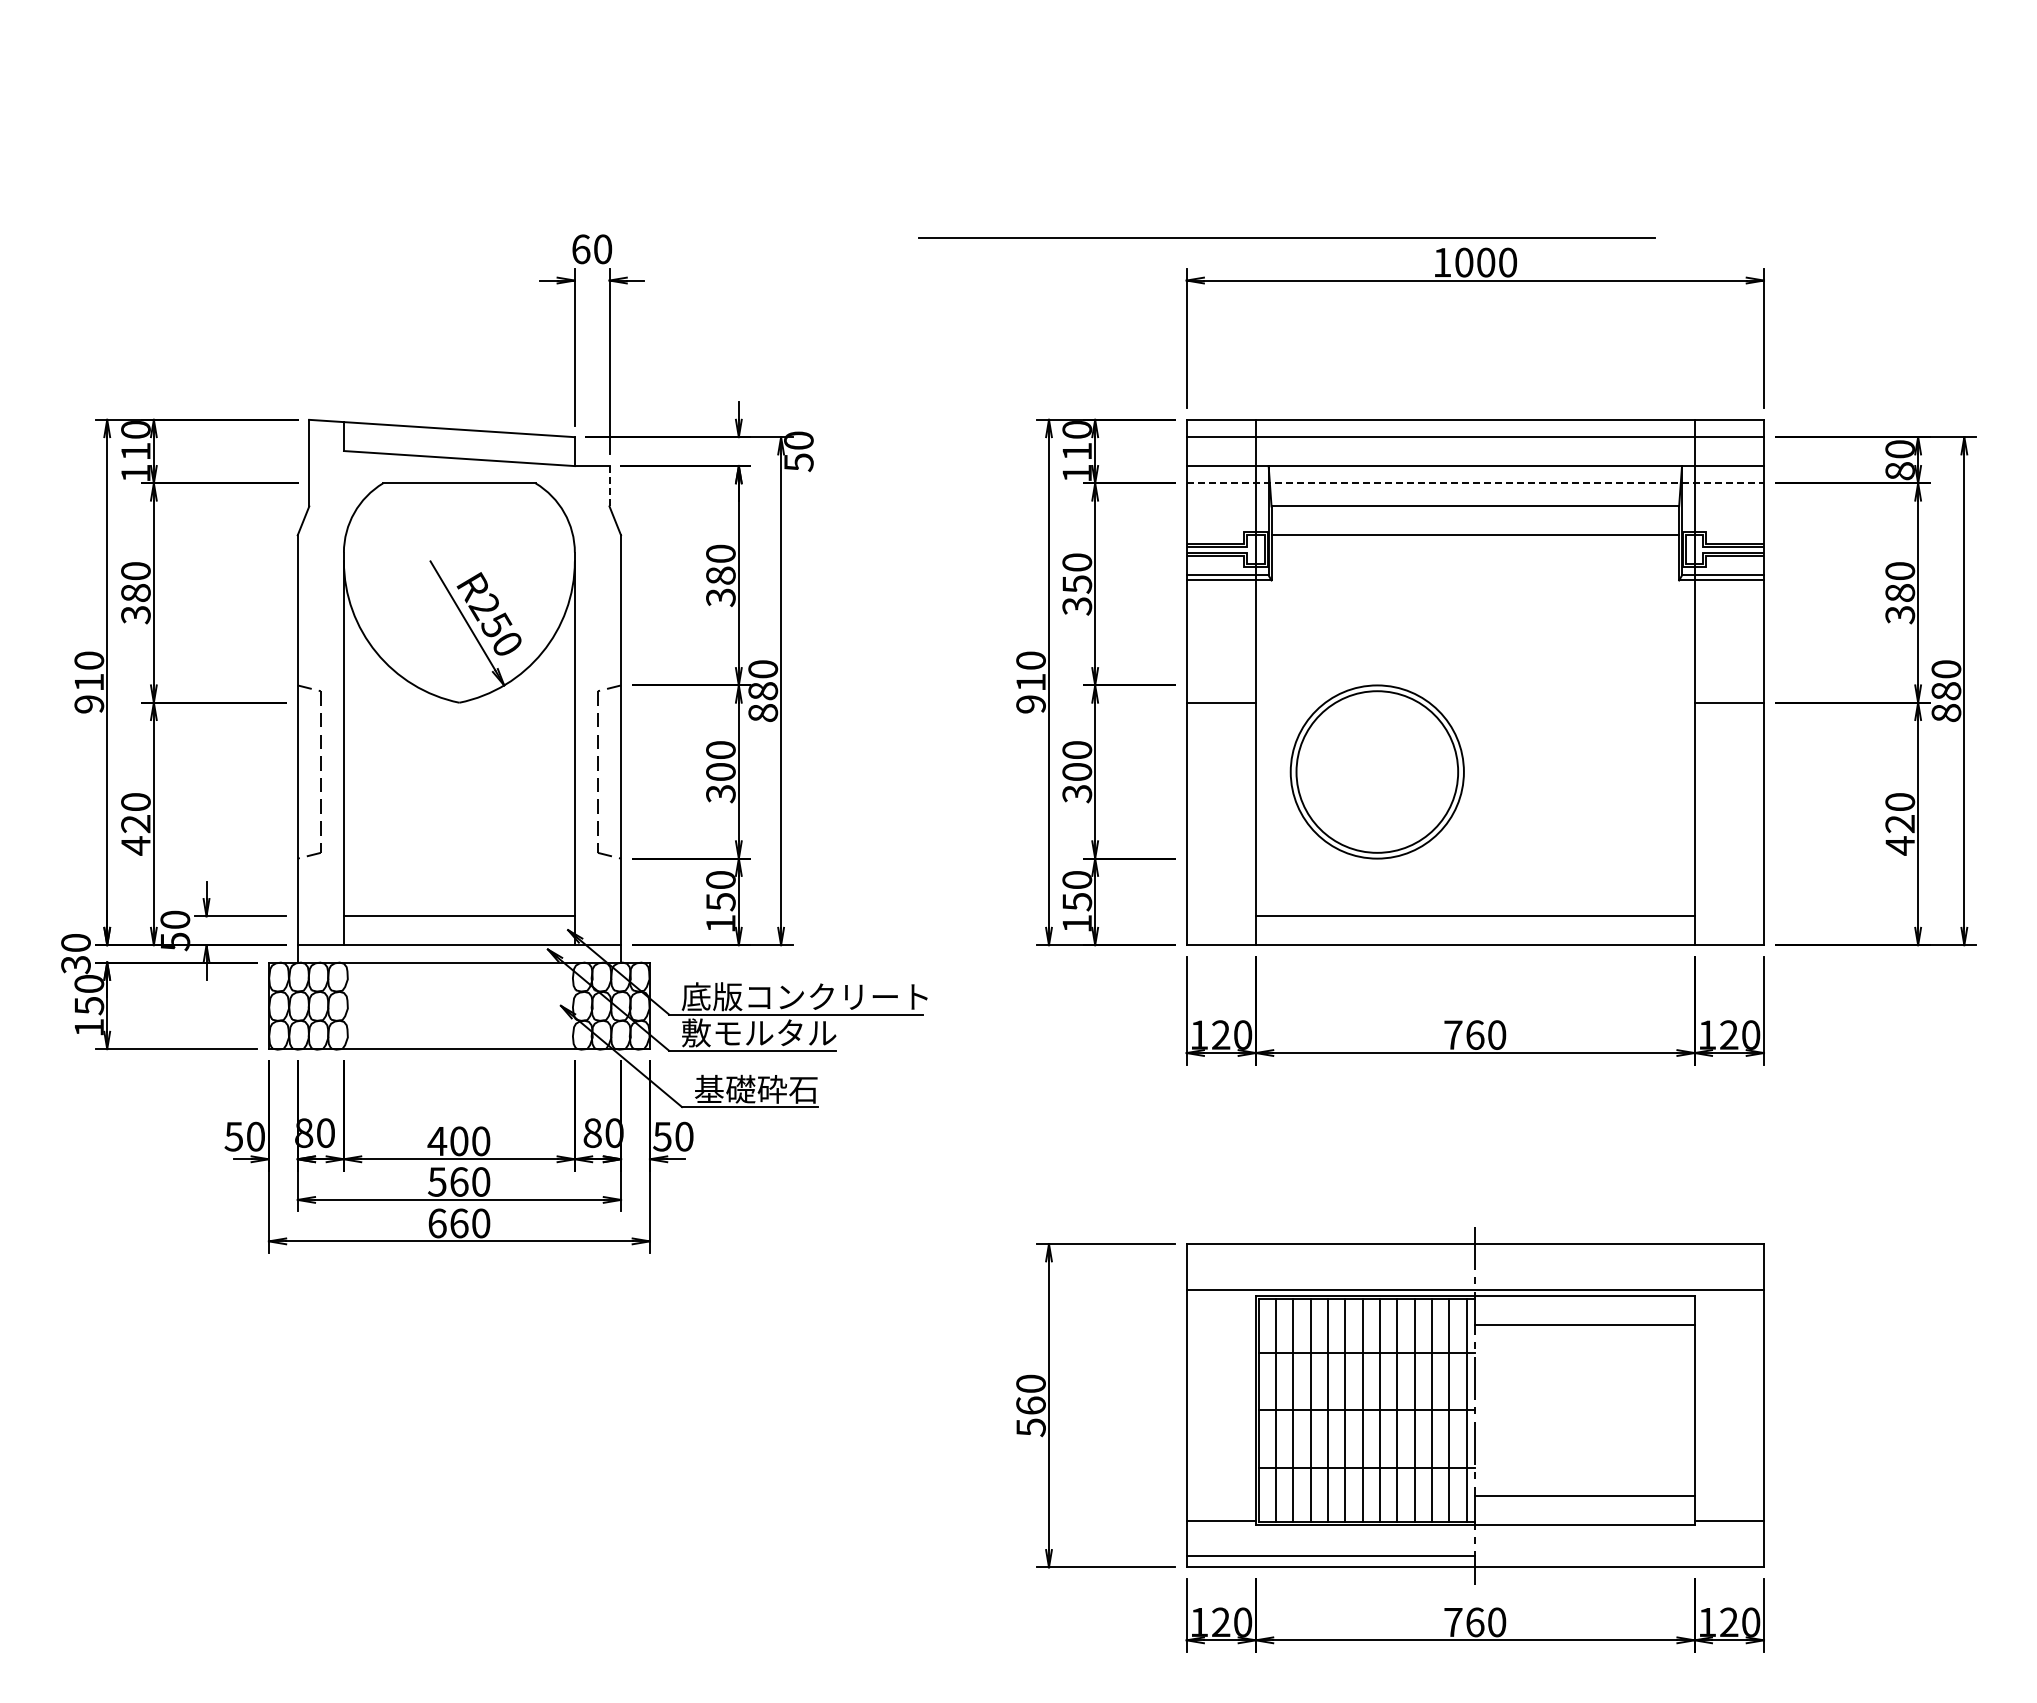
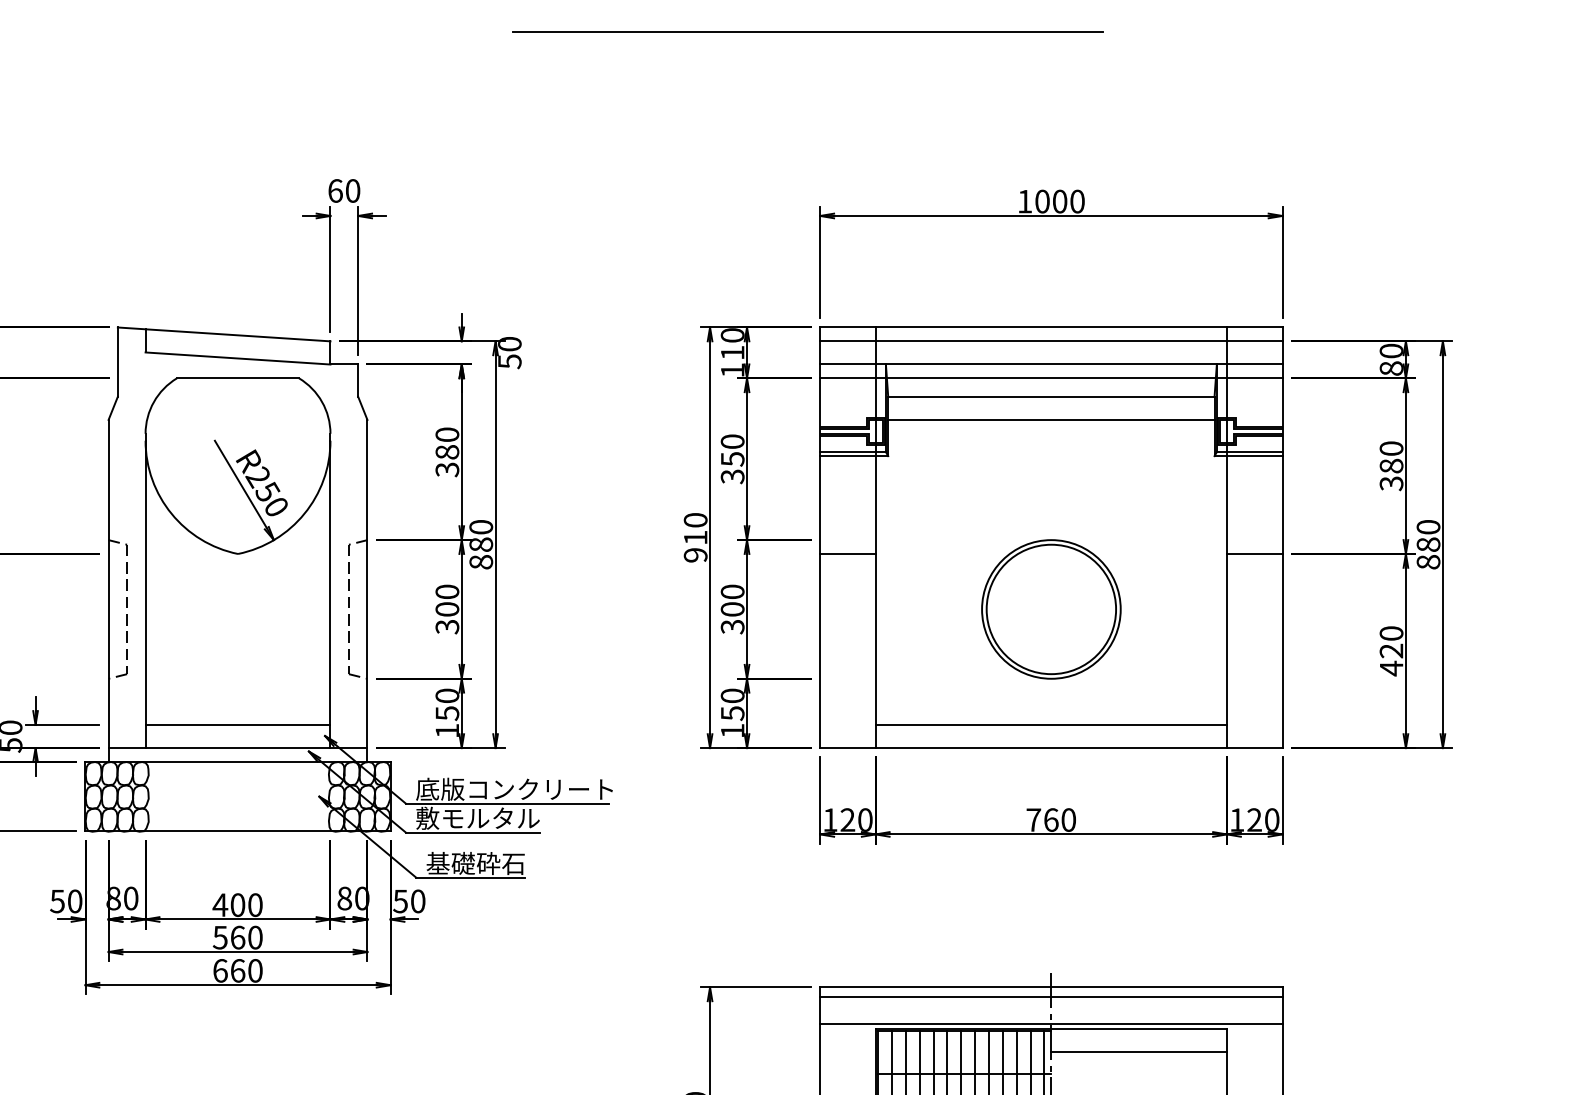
line: (1286, 237) -> (807, 31), moved
line: (1475, 483) -> (1051, 378), dashed -> solid
line: (609, 485) -> (358, 380), dashed -> solid
part: (1376, 771) -> (1050, 609), moved
line: (1475, 1255) -> (1051, 996), added

